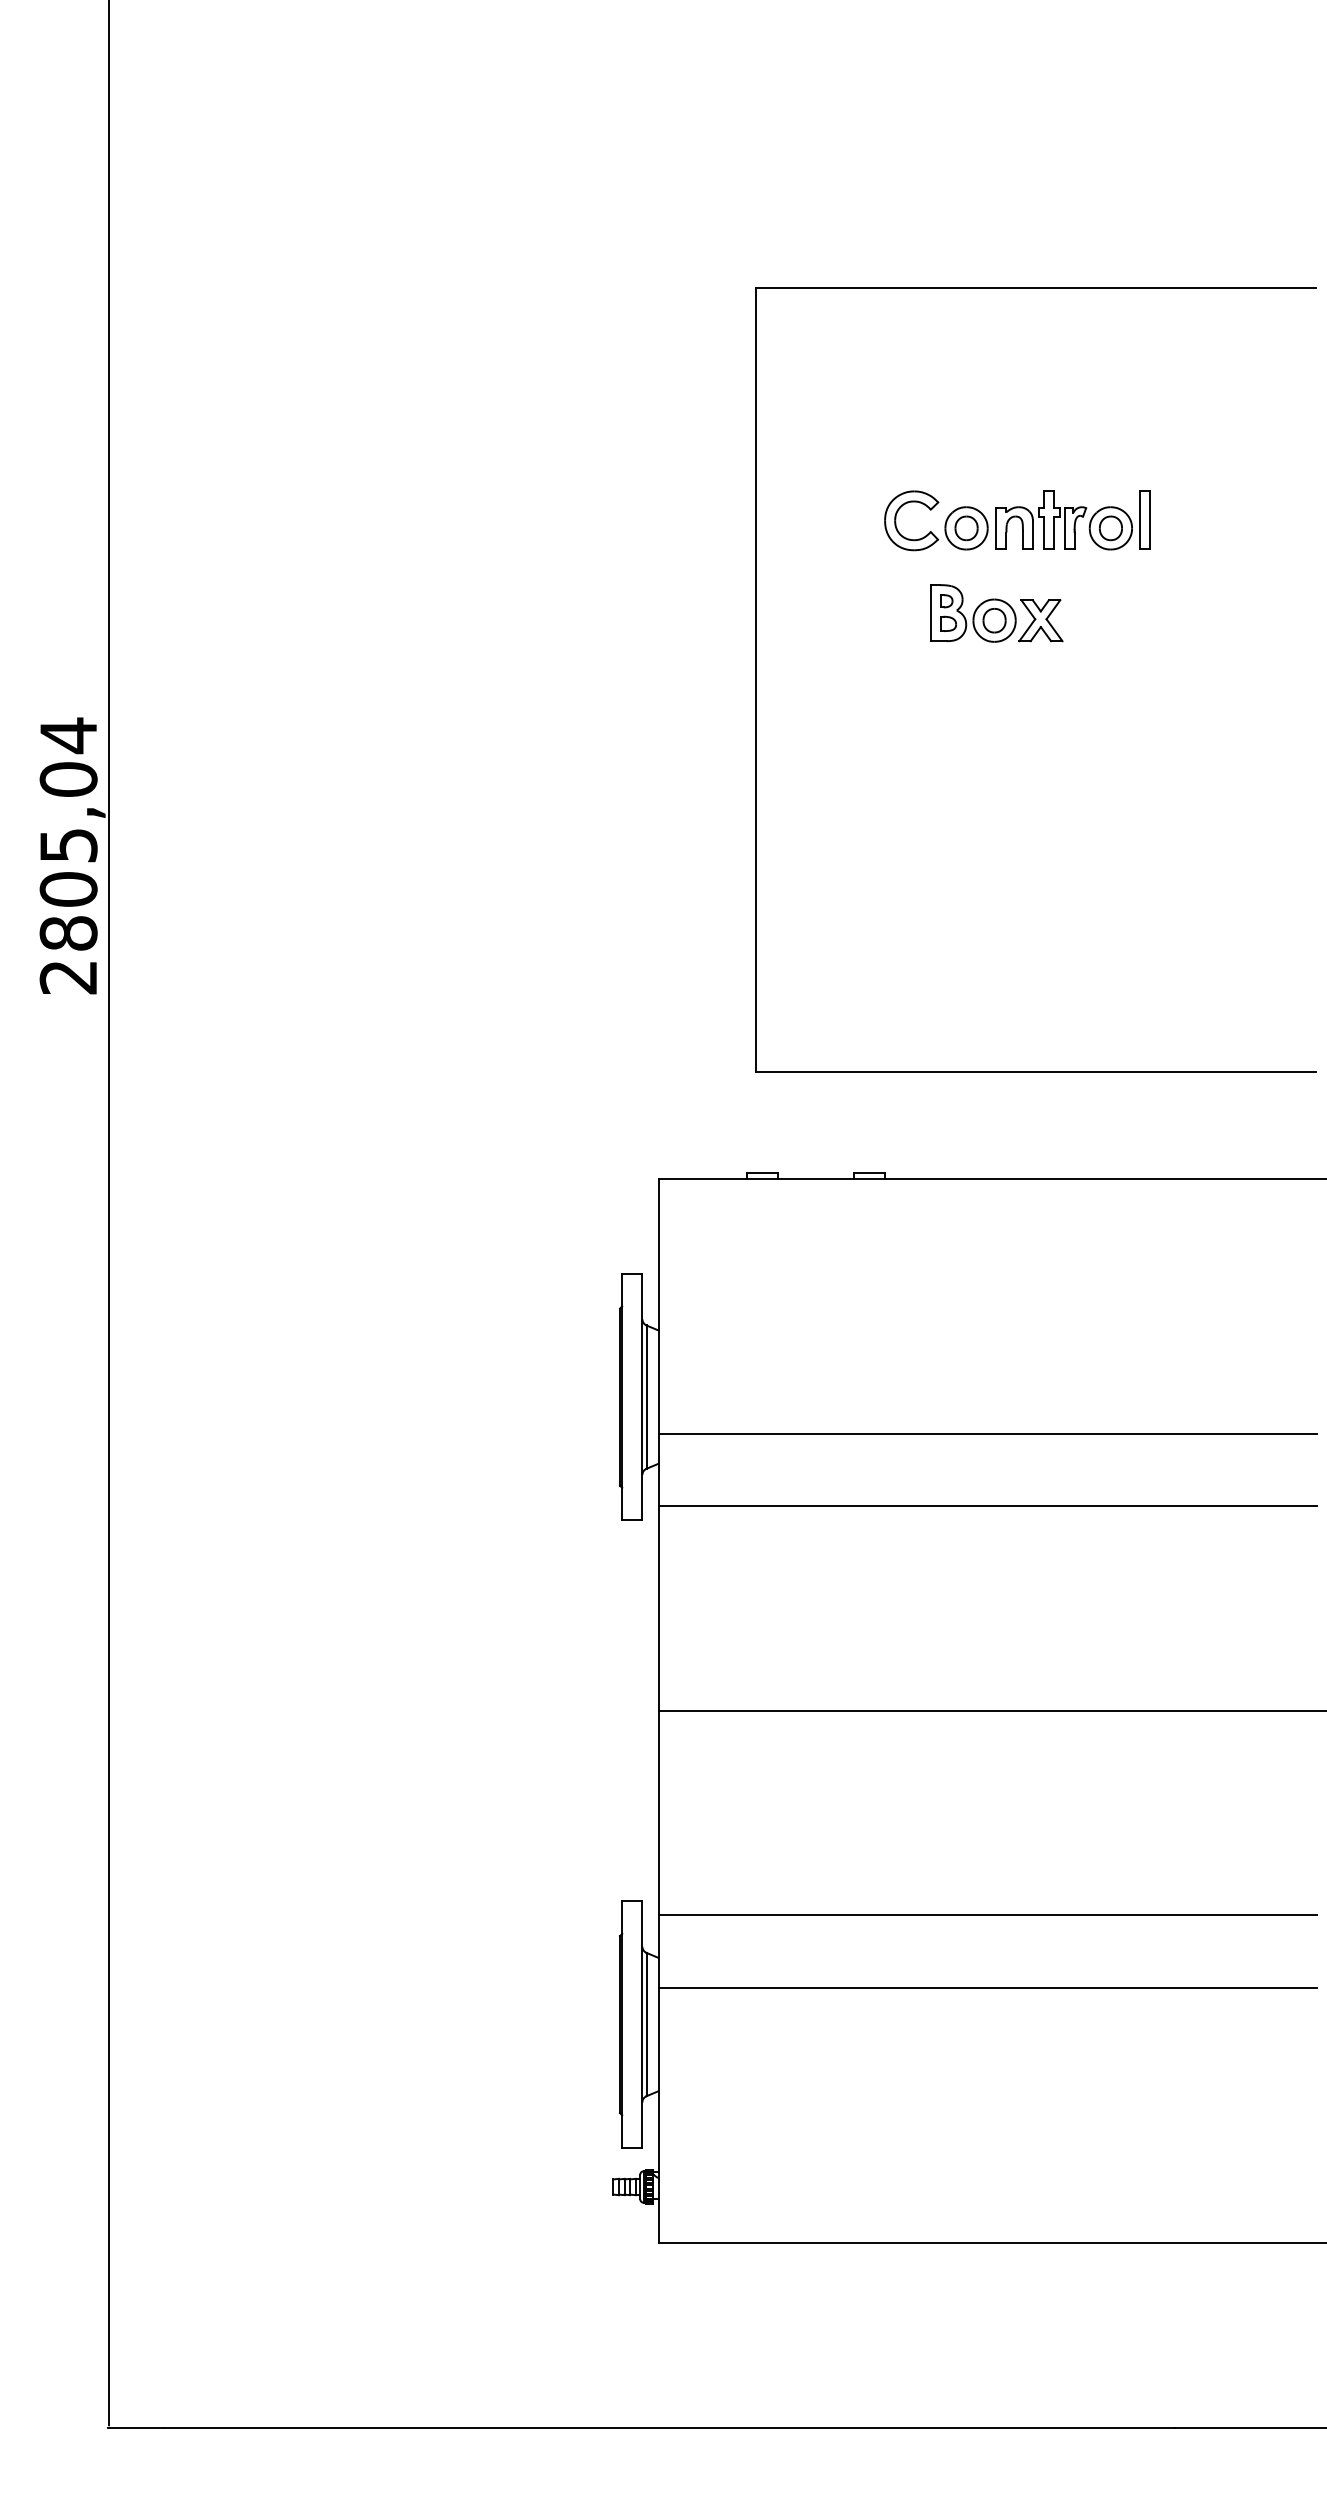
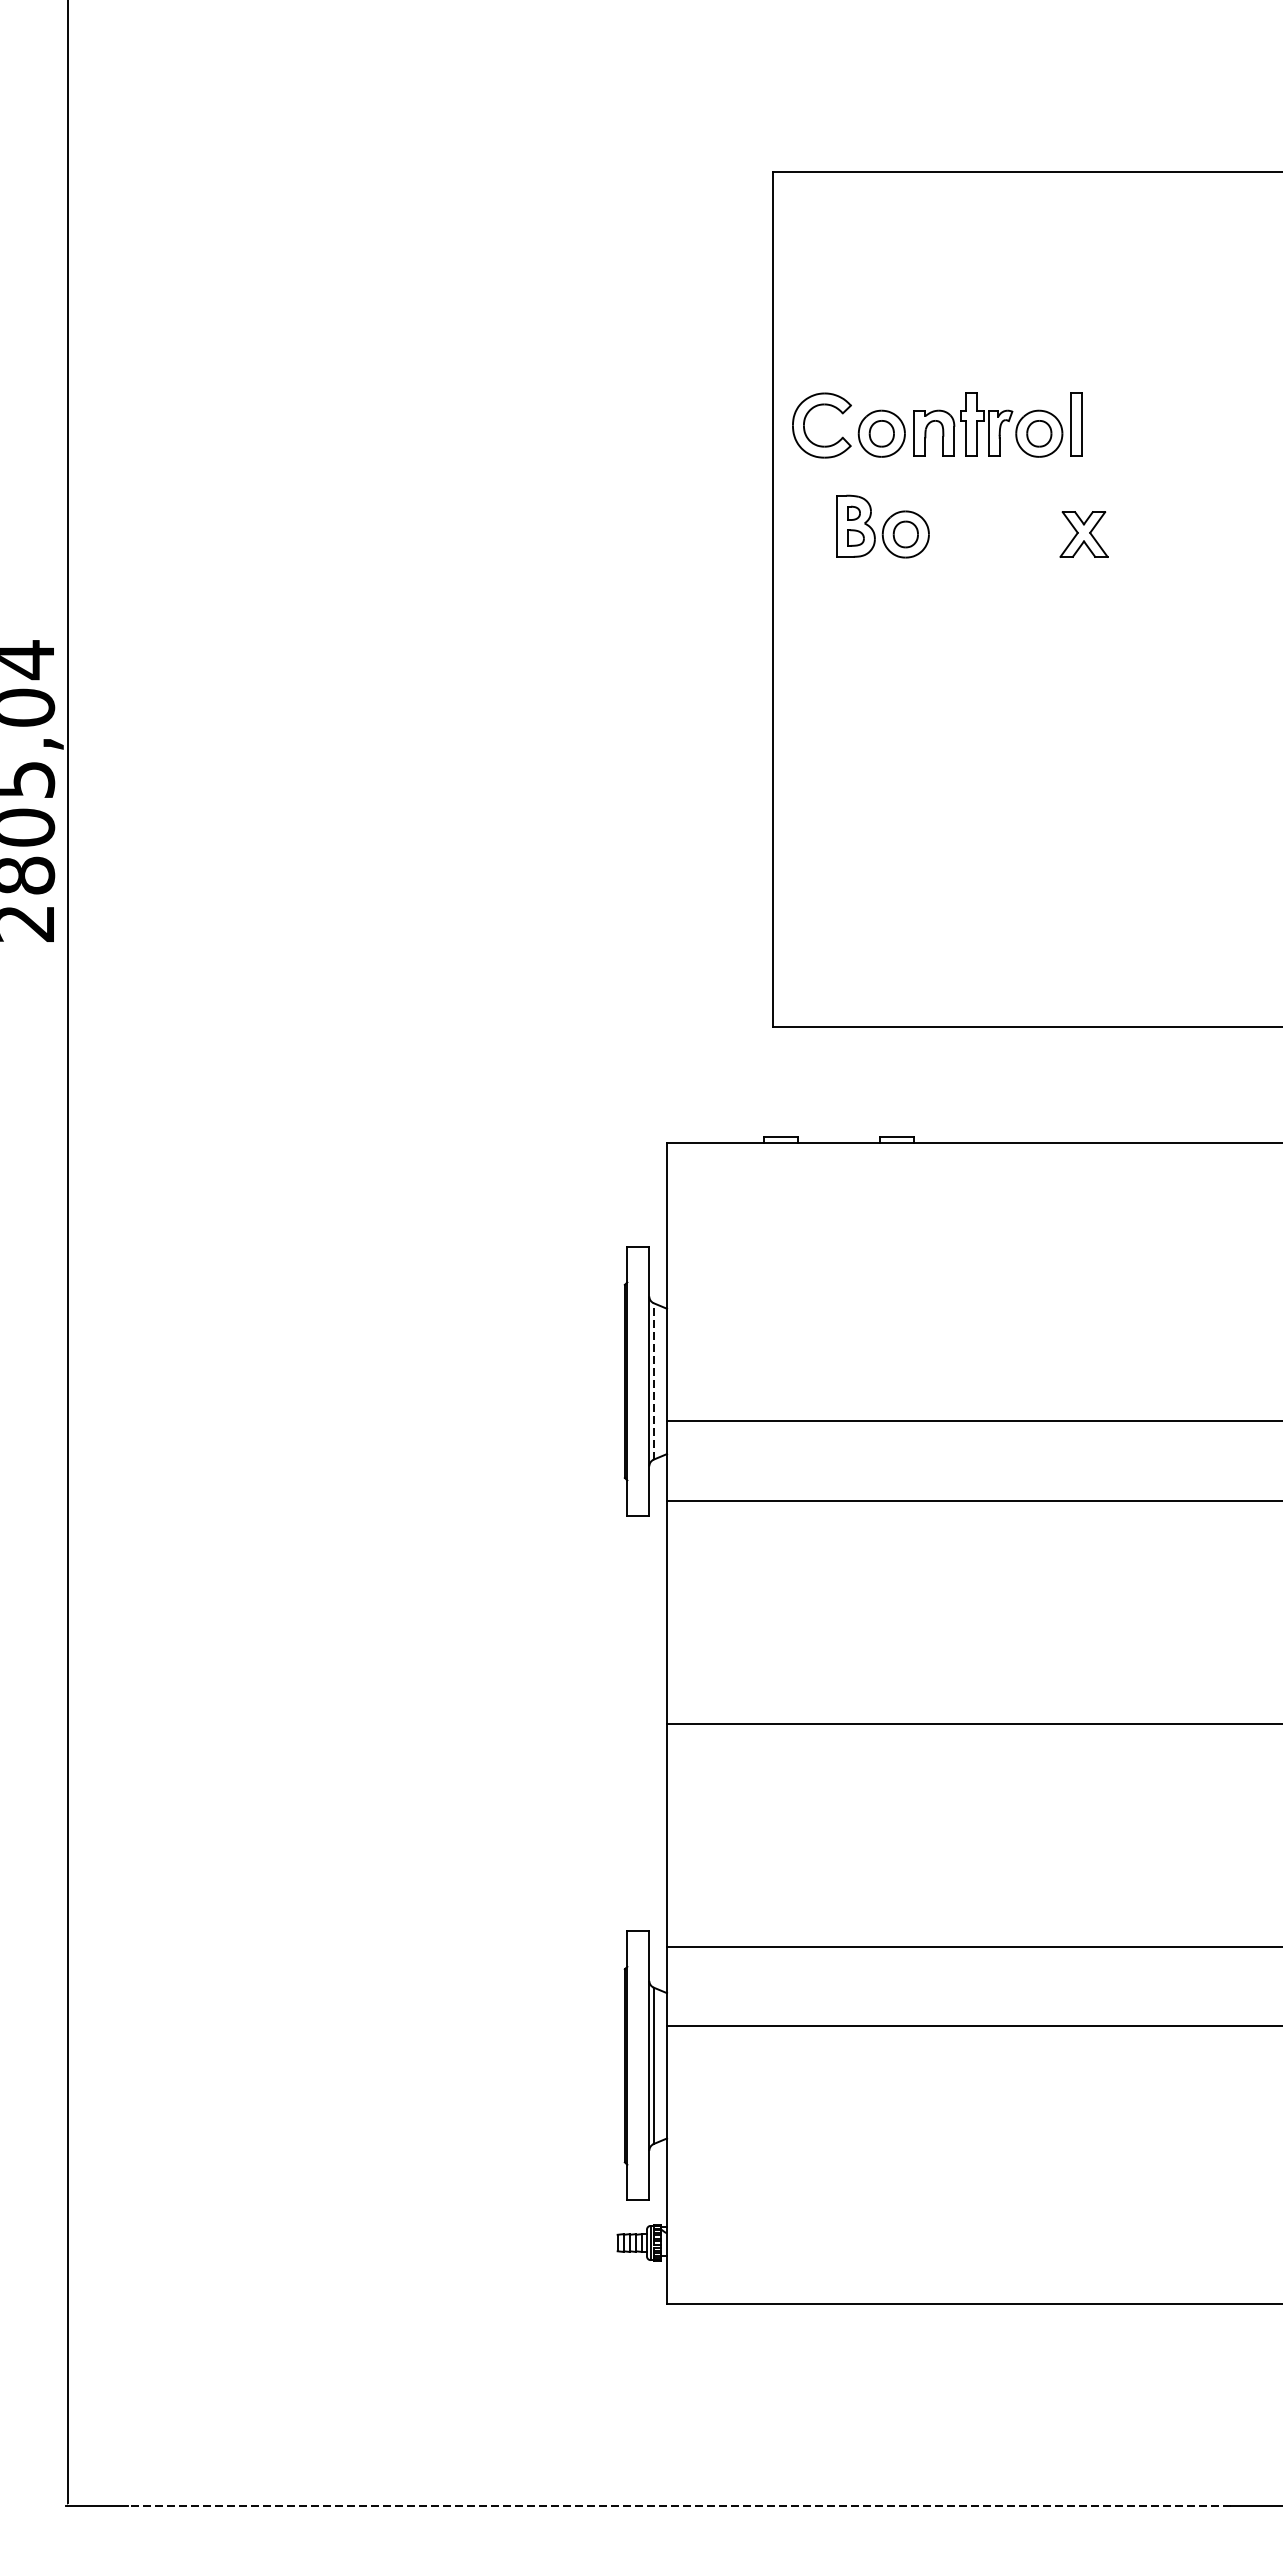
part: (1017, 520) -> (937, 425), moved
part: (973, 613) -> (882, 526), moved
line: (646, 1397) -> (653, 1381), solid -> dashed
line: (669, 2427) -> (678, 2505), solid -> dashed

